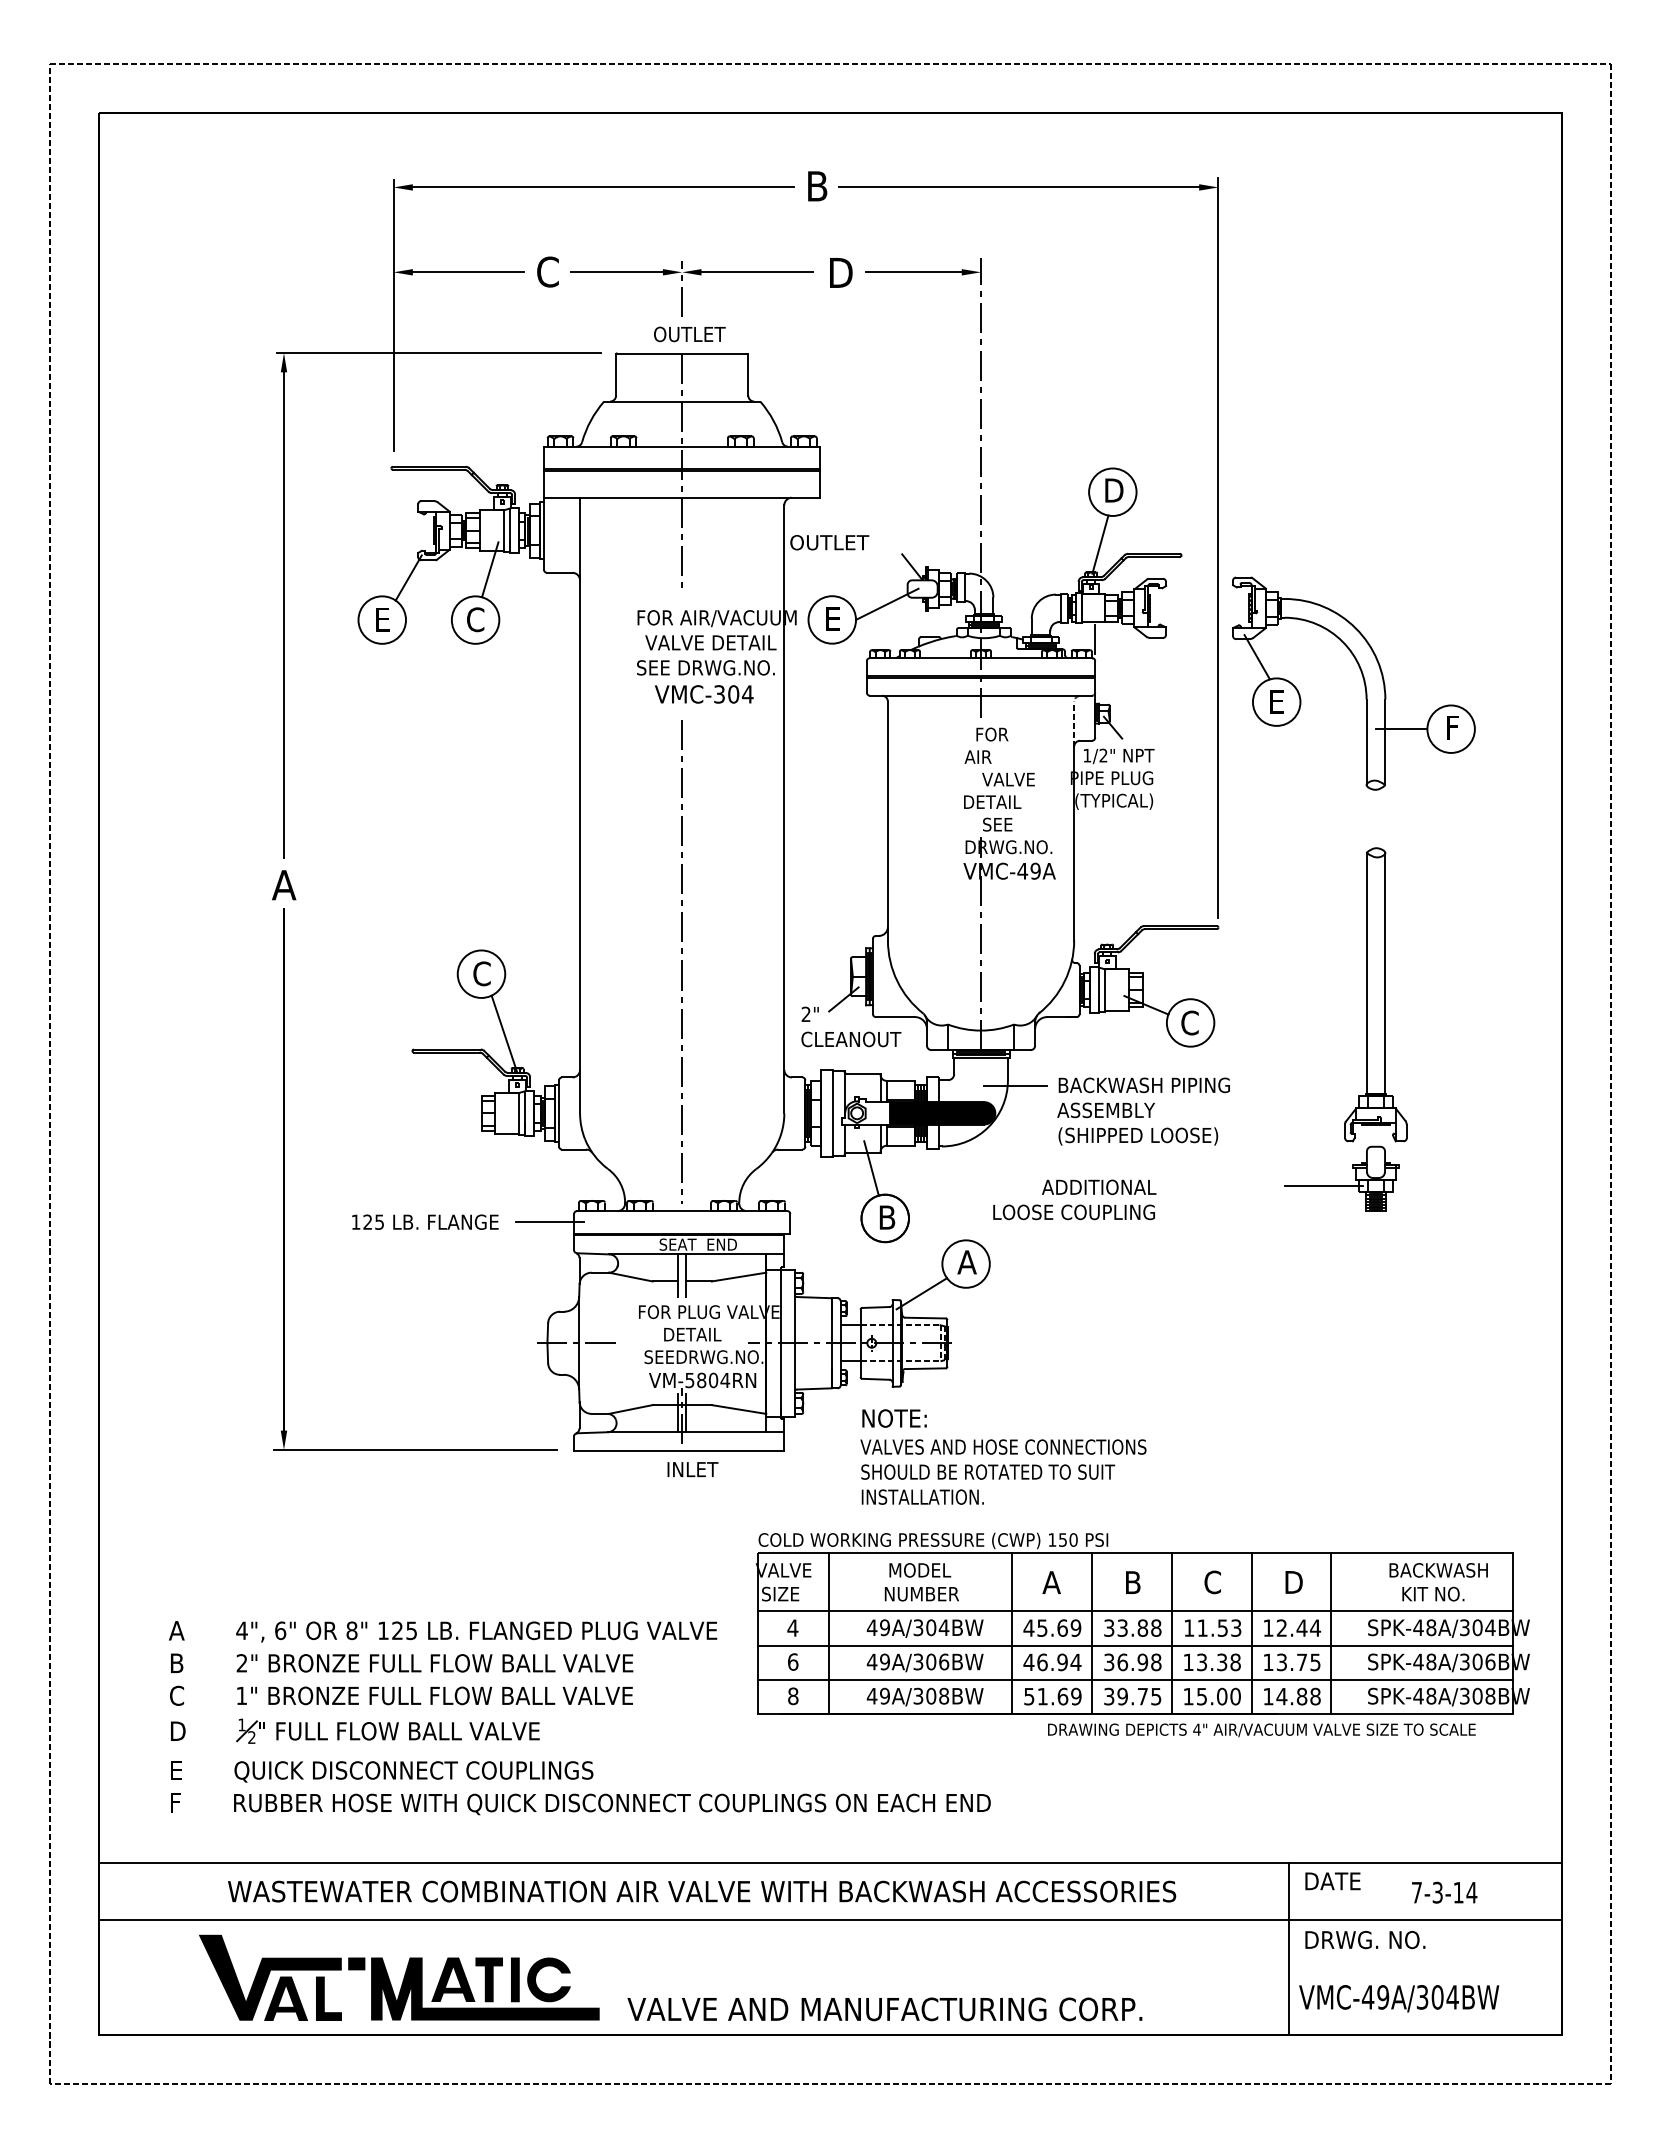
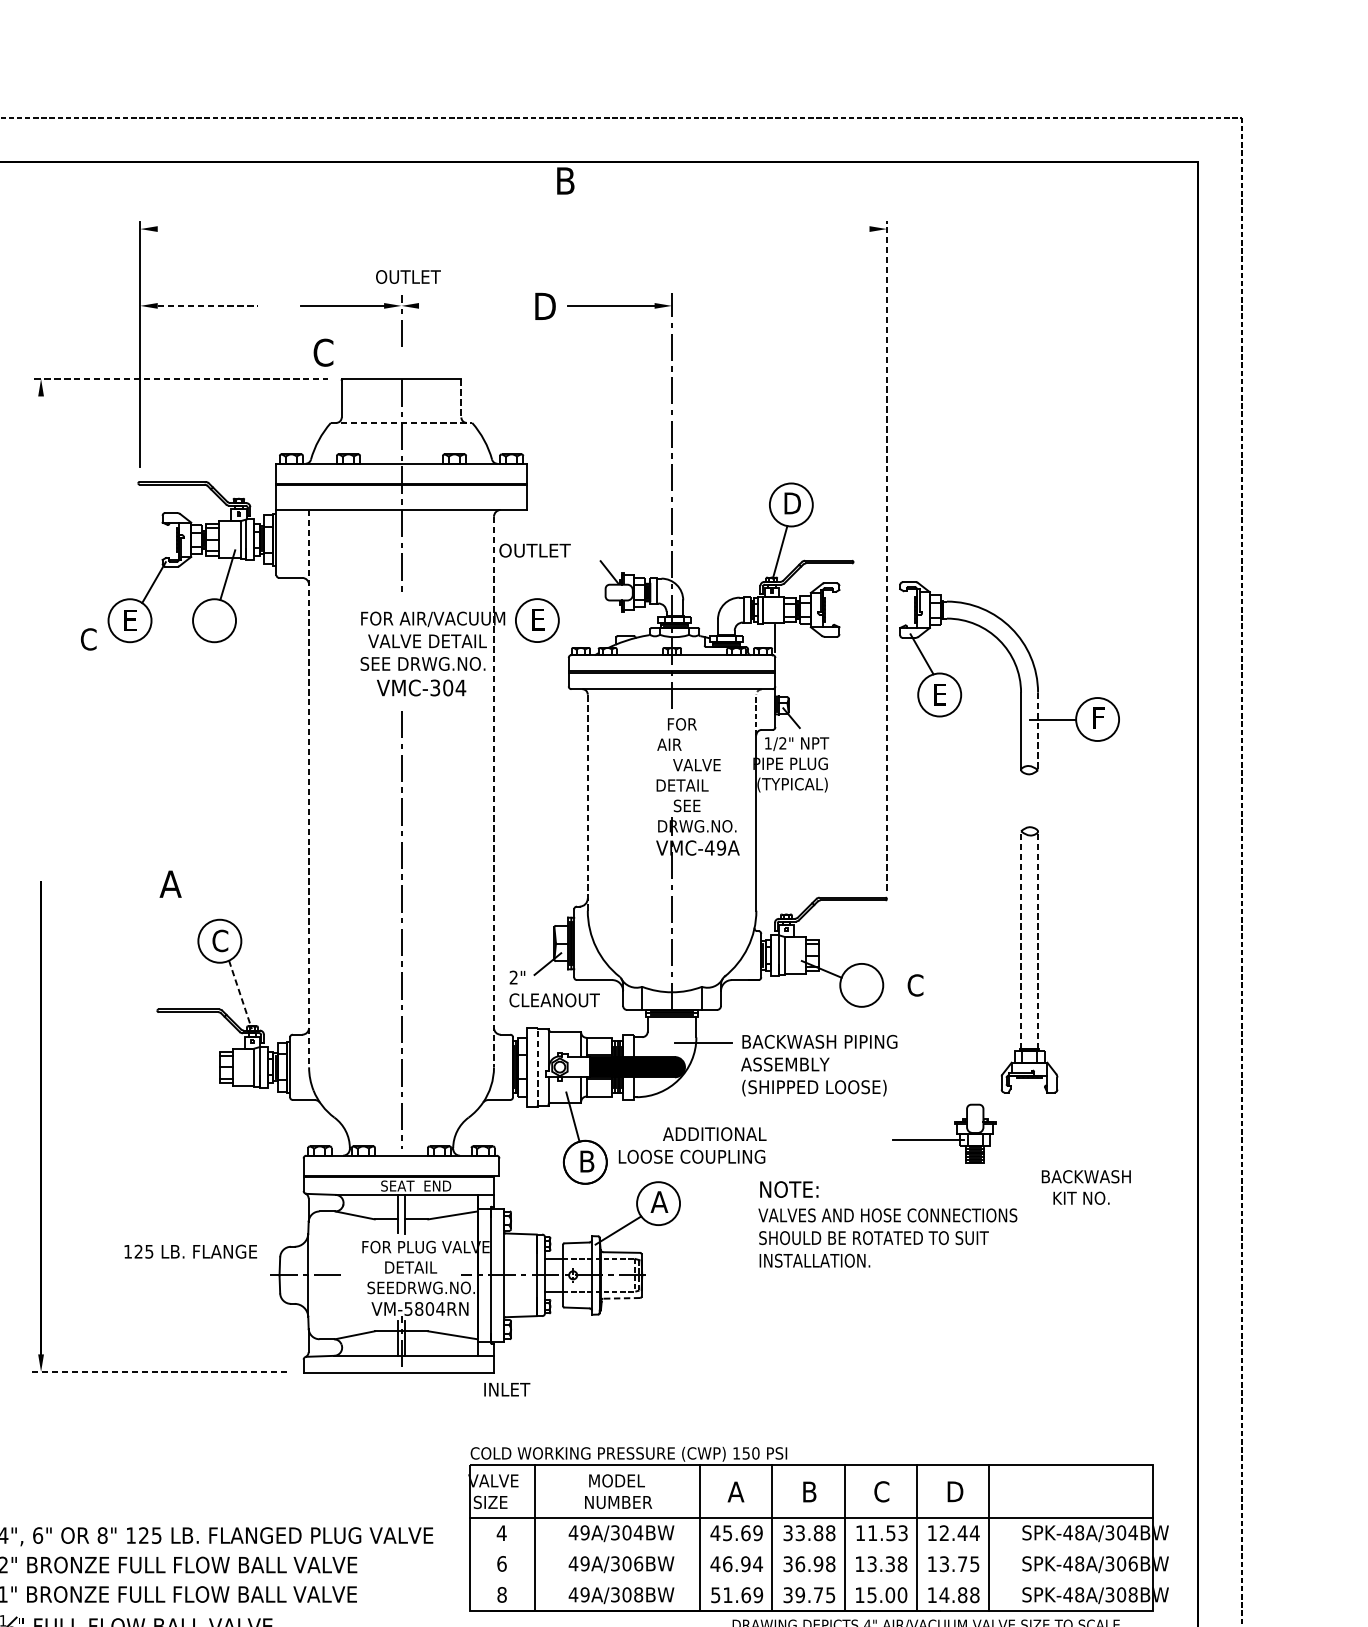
text: (817, 186) -> (565, 181), moved
line: (602, 187) -> (329, 229), removed
line: (1018, 187) -> (705, 229), removed
text: (547, 271) -> (323, 352), moved
line: (468, 272) -> (208, 306), solid -> dashed
line: (757, 272) -> (469, 306), removed
text: (689, 334) -> (408, 277), moved
line: (439, 353) -> (181, 379), solid -> dashed
line: (748, 375) -> (461, 399), solid -> dashed
line: (682, 401) -> (401, 422), solid -> dashed
line: (1218, 547) -> (887, 555), solid -> dashed
line: (887, 603) -> (587, 605), removed
line: (284, 615) -> (41, 616), removed
text: (475, 619) -> (88, 639), moved
line: (1385, 742) -> (1038, 731), solid -> dashed
line: (580, 805) -> (309, 788), solid -> dashed
line: (784, 809) -> (494, 792), solid -> dashed
line: (887, 820) -> (587, 802), solid -> dashed
text: (284, 885) -> (170, 884), moved
line: (1366, 972) -> (1020, 939), solid -> dashed
line: (1385, 972) -> (1038, 939), solid -> dashed
text: (1189, 1022) -> (915, 984), moved
line: (504, 1033) -> (240, 994), solid -> dashed
line: (832, 1113) -> (537, 1067), solid -> dashed
part: (1341, 1185) -> (944, 1139), moved
text: (1074, 1199) -> (692, 1145), moved
text: (425, 1221) -> (190, 1251), moved
line: (549, 1221) -> (281, 1165), removed
line: (925, 1368) -> (621, 1298), solid -> dashed
line: (415, 1449) -> (160, 1371), solid -> dashed
text: (1003, 1456) -> (887, 1223), moved
text: (692, 1469) -> (506, 1389), moved
text: (1438, 1582) -> (1086, 1187), moved
line: (1134, 1645) -> (810, 1548), removed
line: (1134, 1679) -> (810, 1579), removed

